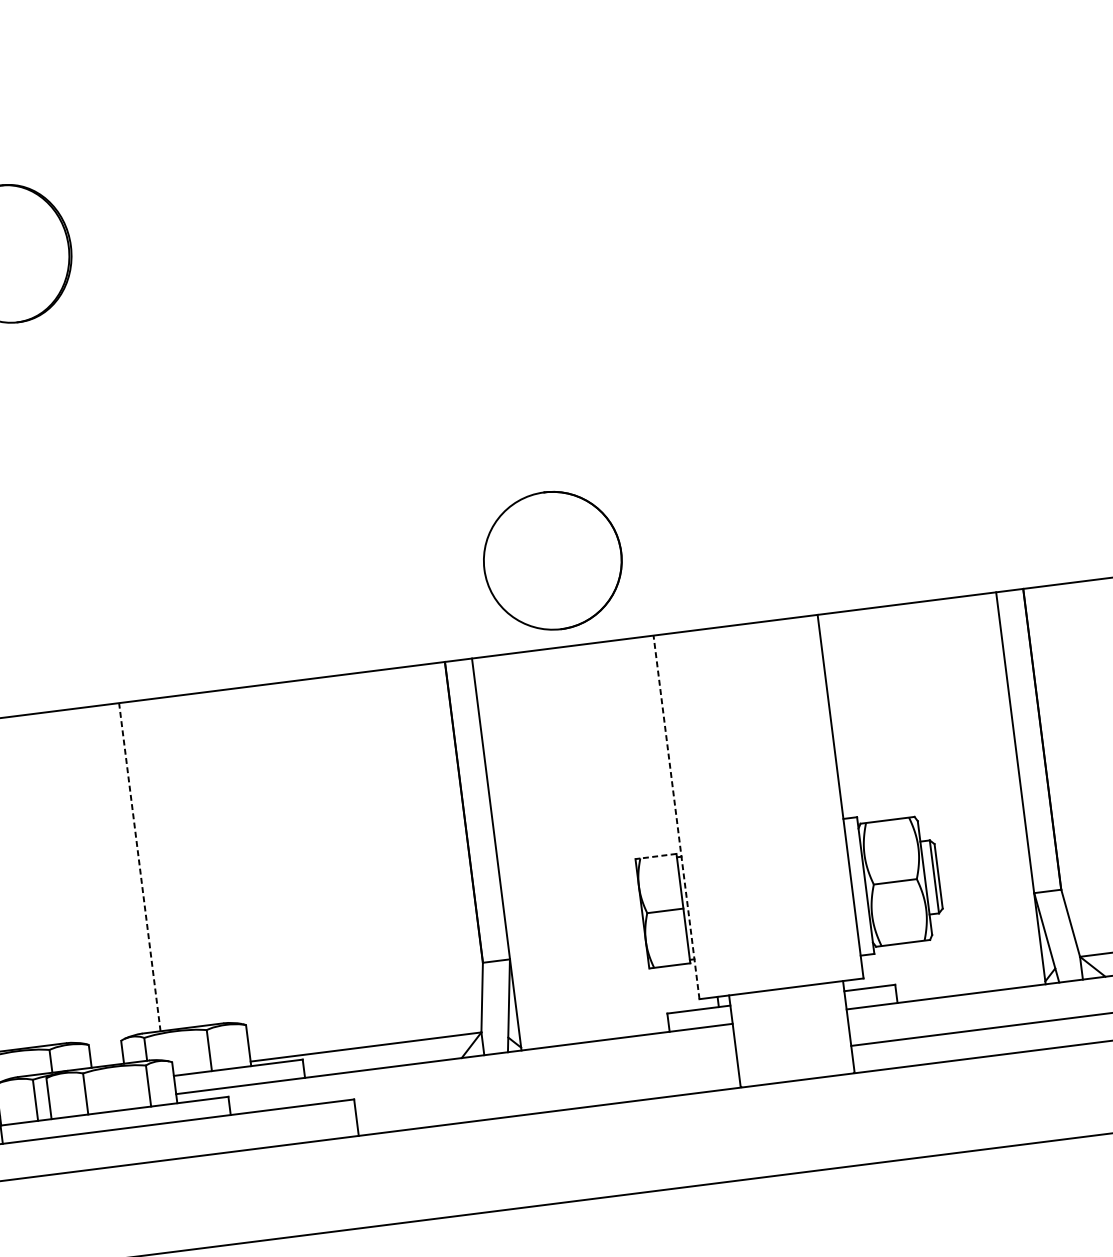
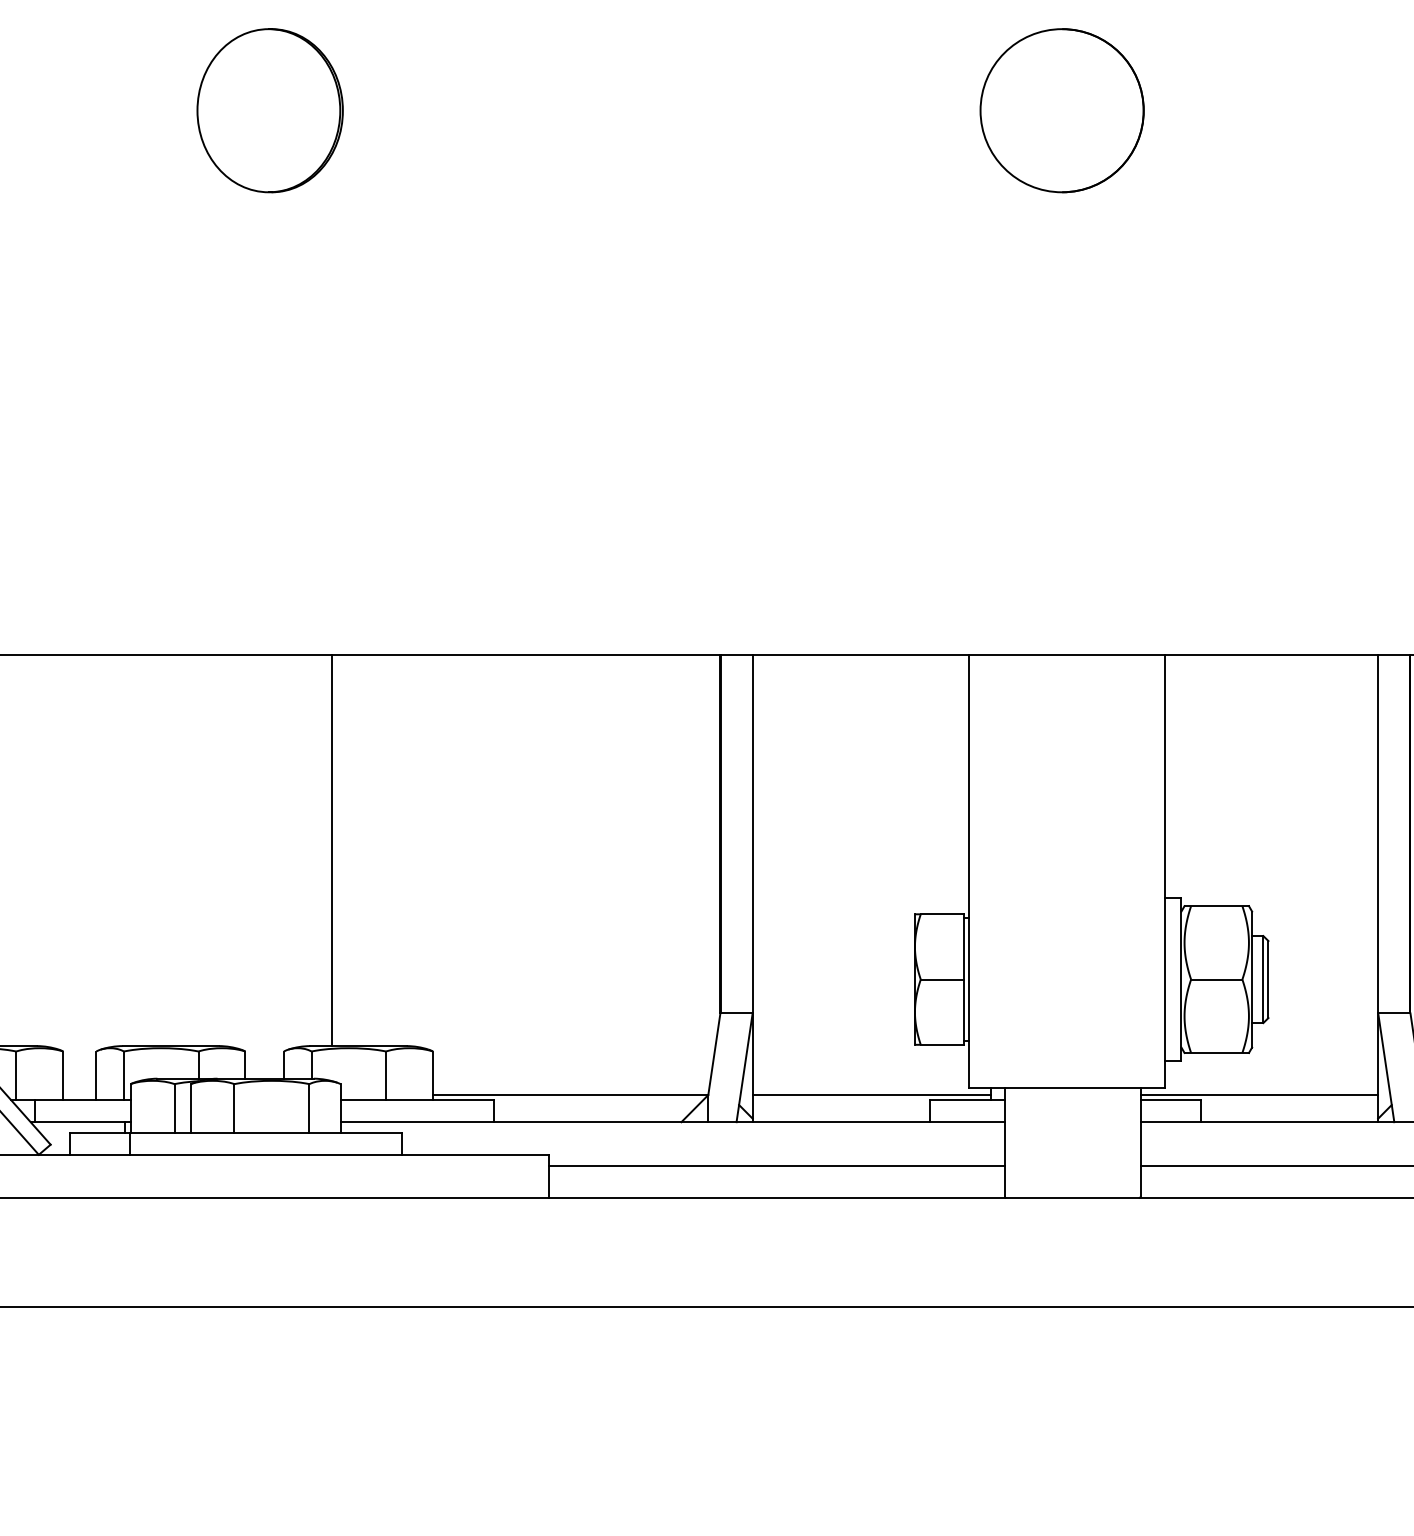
part: (552, 560) -> (1061, 110), moved
line: (676, 817) -> (969, 871), dashed -> solid
line: (658, 856) -> (942, 914), dashed -> solid
line: (139, 867) -> (331, 850), dashed -> solid
line: (943, 974) -> (1259, 1095), added
line: (618, 1015) -> (871, 1095), added
line: (546, 1084) -> (776, 1165), added

